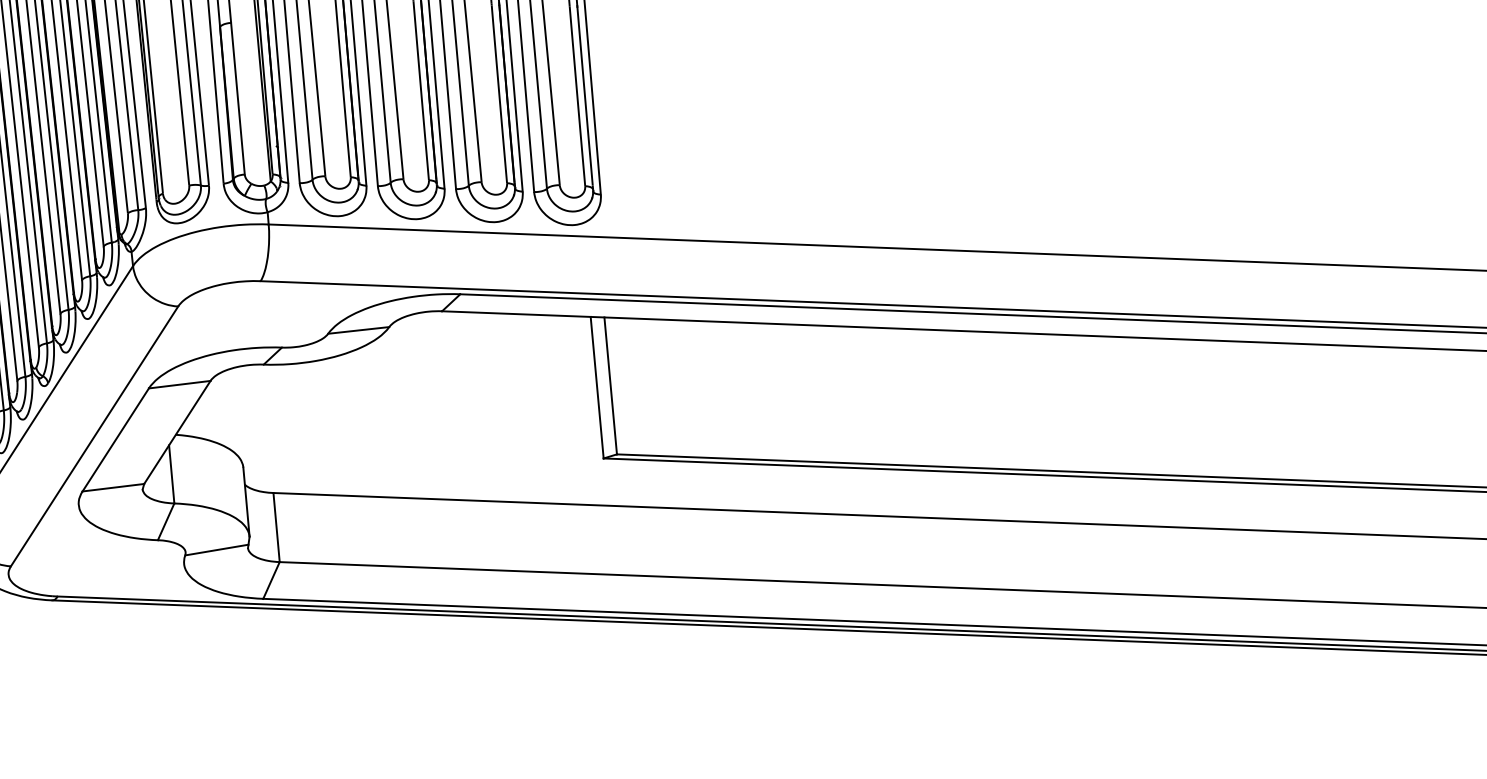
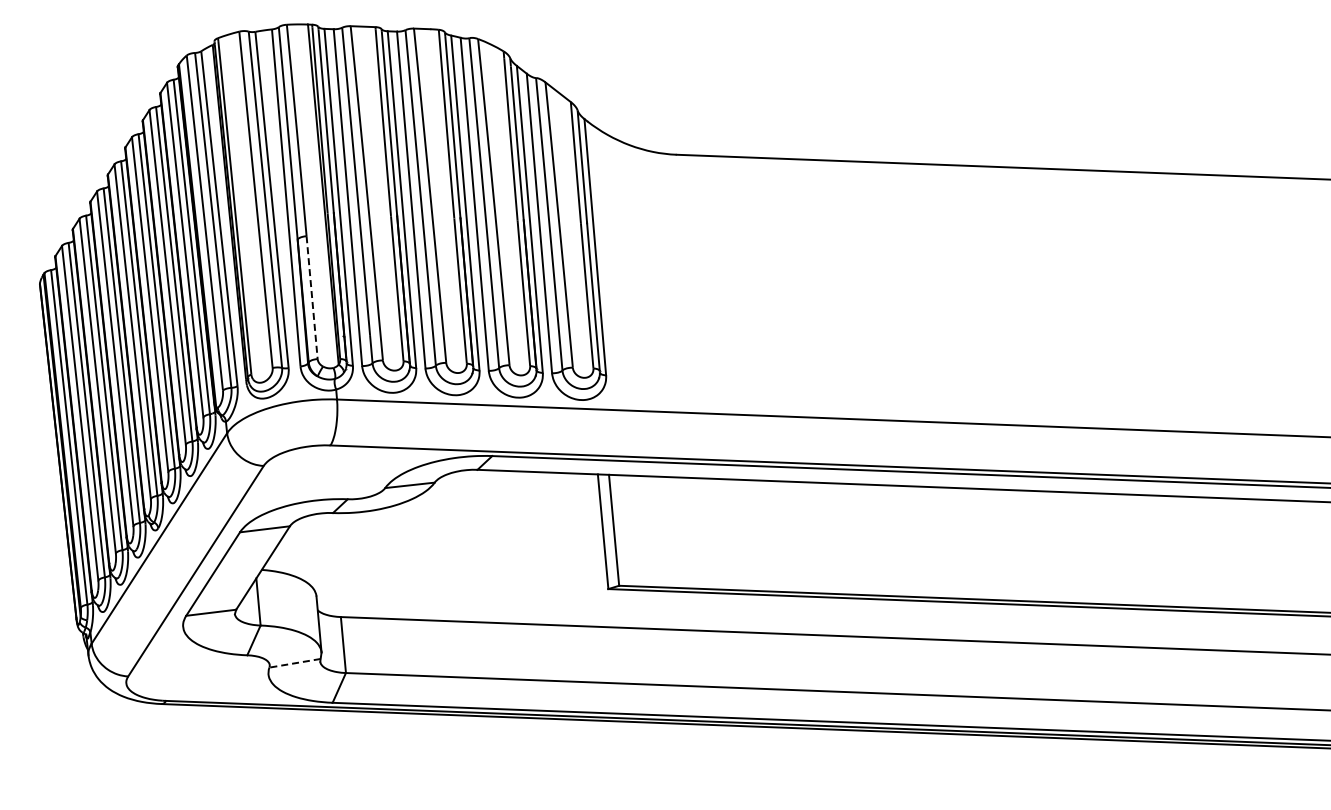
line: (238, 98) -> (312, 297), solid -> dashed
line: (217, 550) -> (295, 663), solid -> dashed

